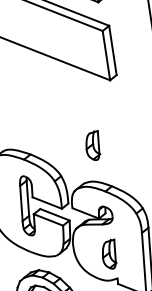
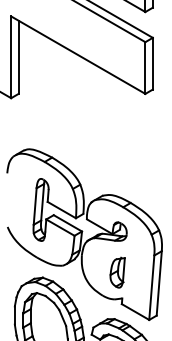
part: (92, 145) -> (117, 158), removed

